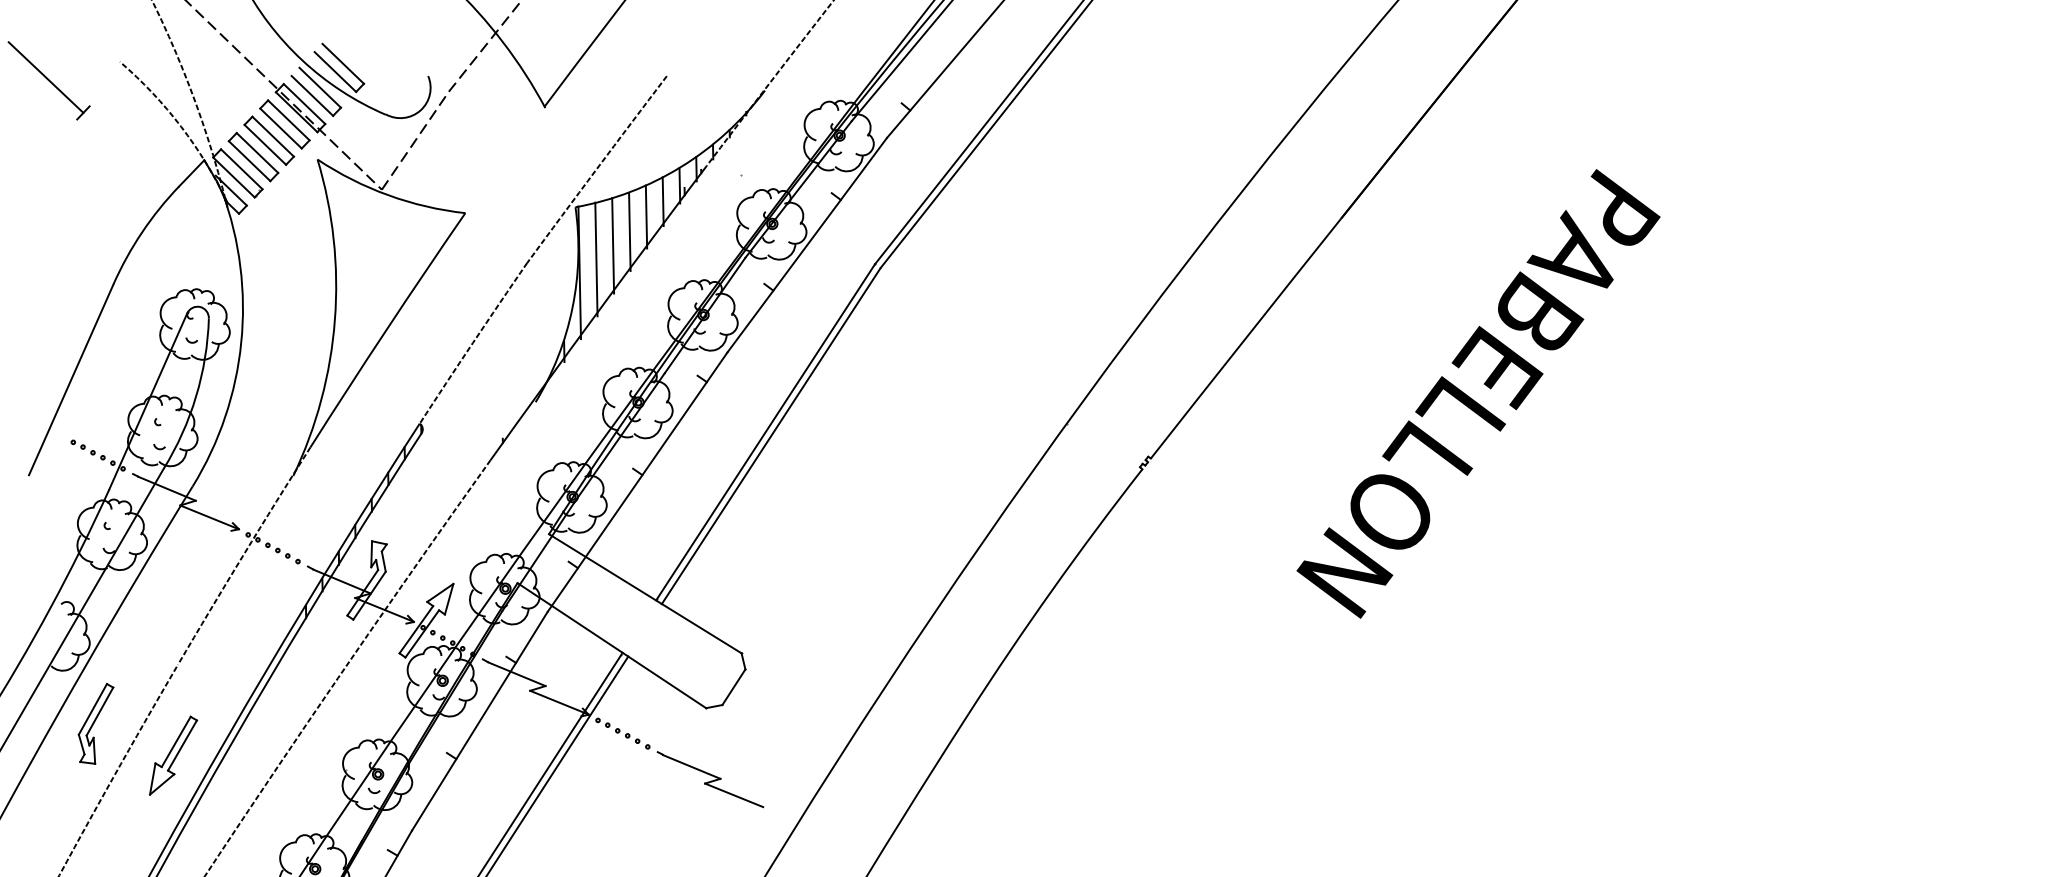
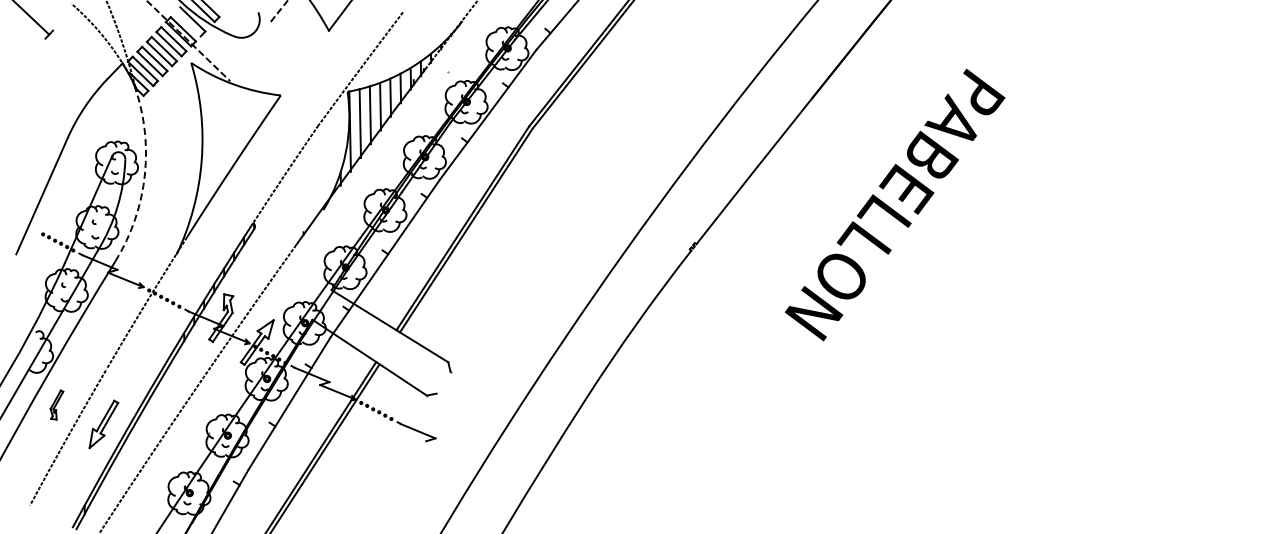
line: (311, 96) -> (187, 24), removed
line: (415, 140) -> (250, 51), removed
arc: (240, 343) -> (144, 174), solid -> dashed
line: (733, 686) -> (443, 382), removed
part: (95, 722) -> (56, 404), size x0.6
line: (733, 795) -> (443, 448), removed

